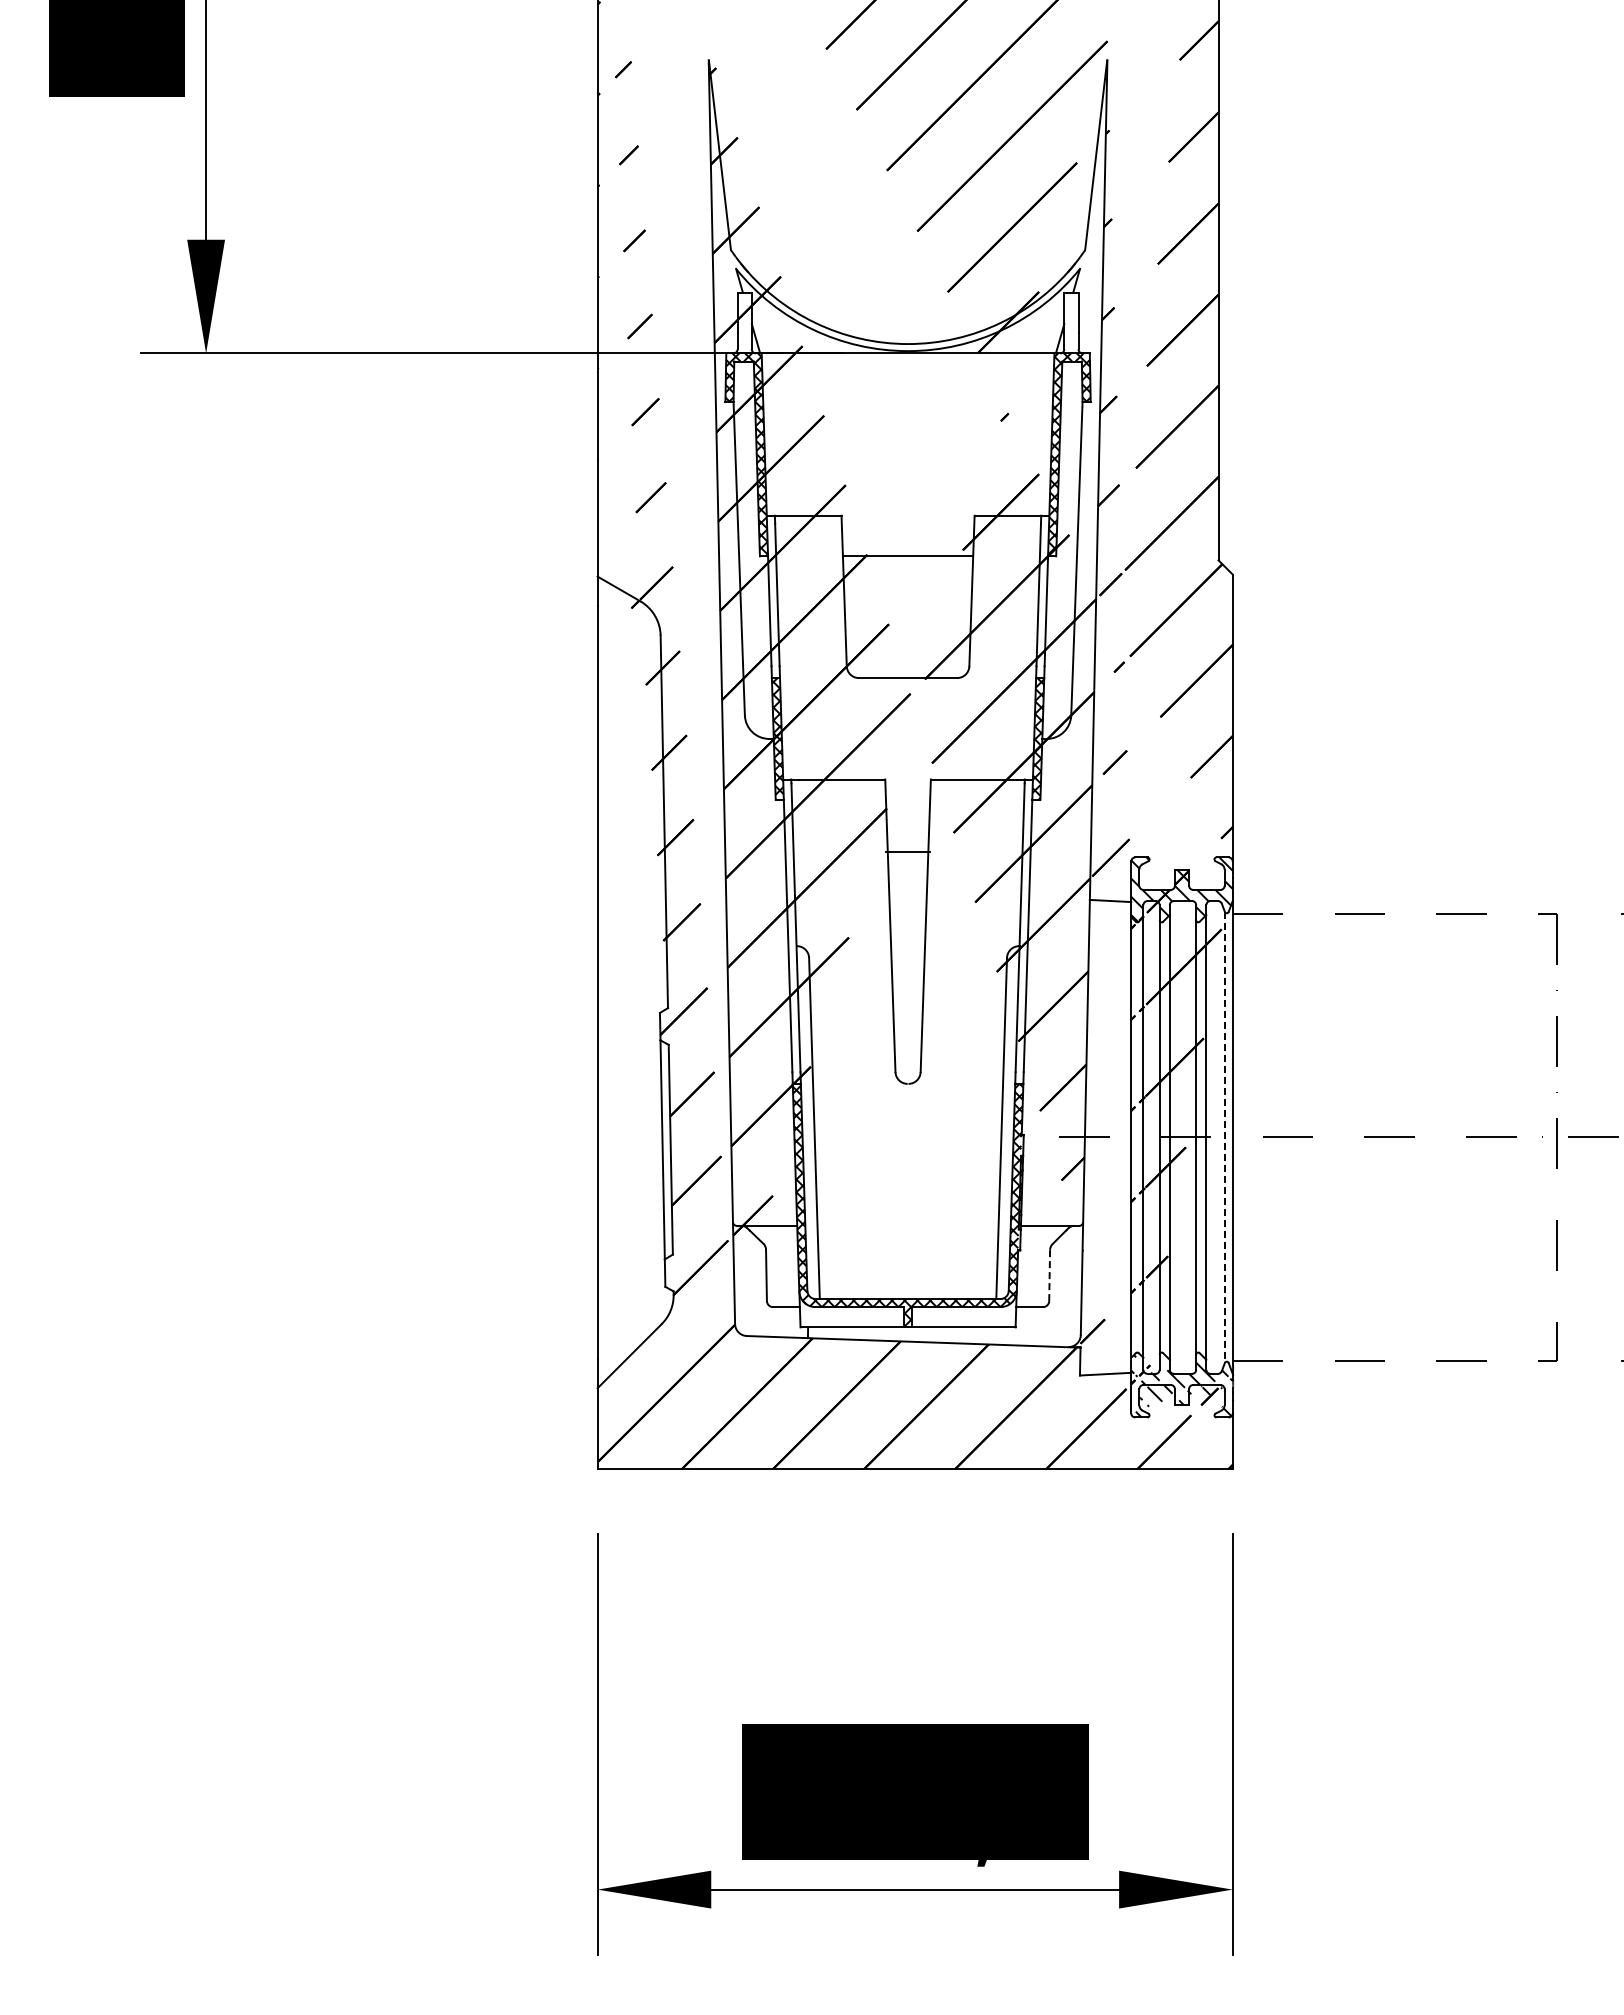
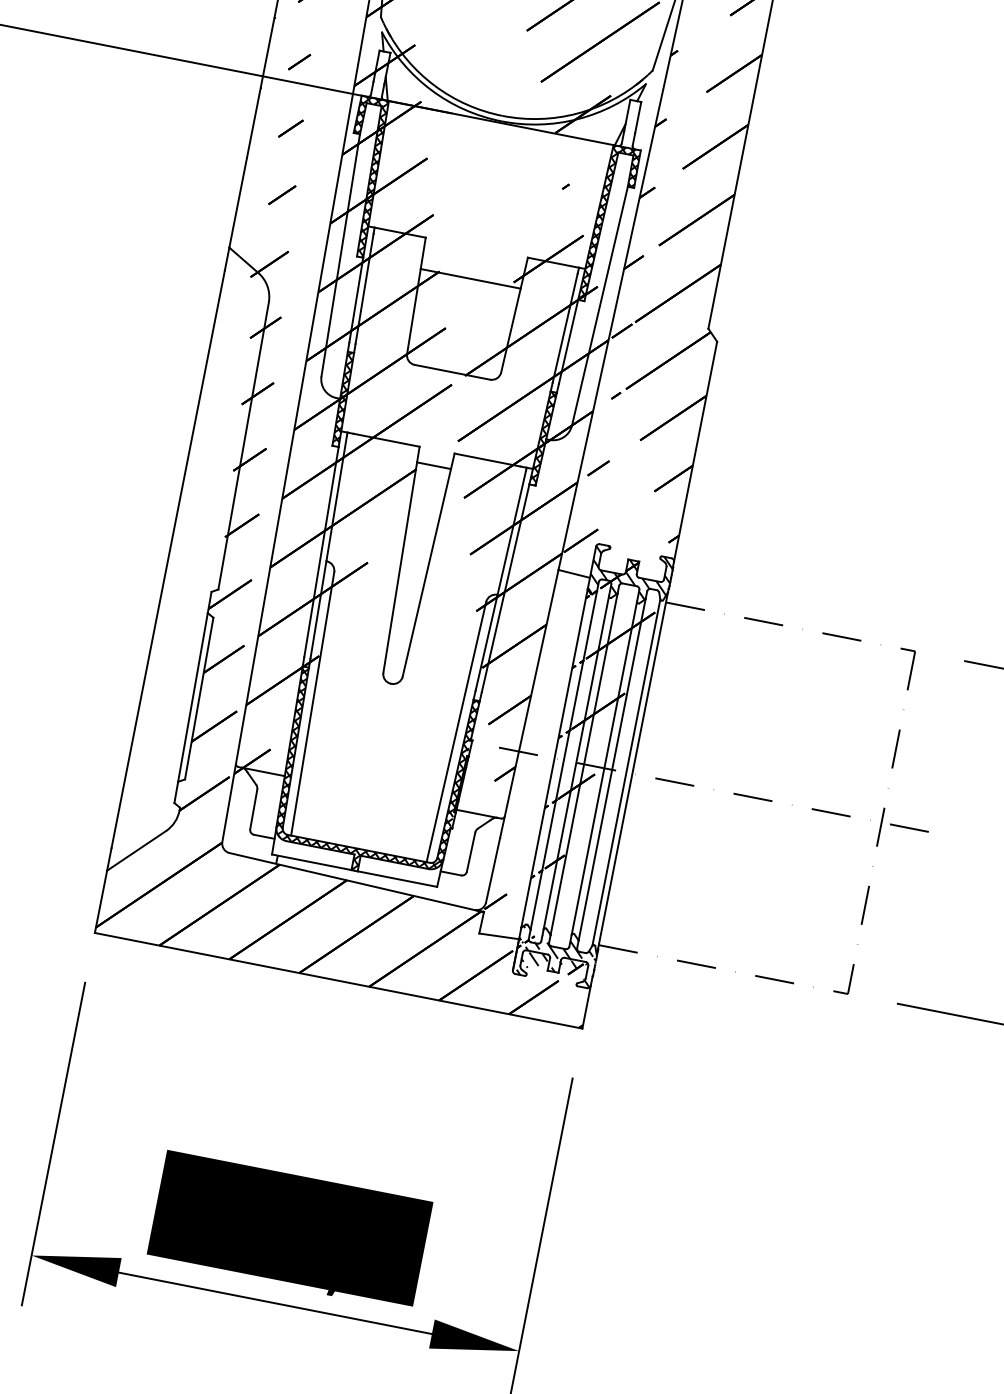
line: (907, 851) -> (433, 465), moved
line: (1224, 1137) -> (626, 772), dashed -> solid
line: (1049, 1275) -> (470, 852), dashed -> solid

